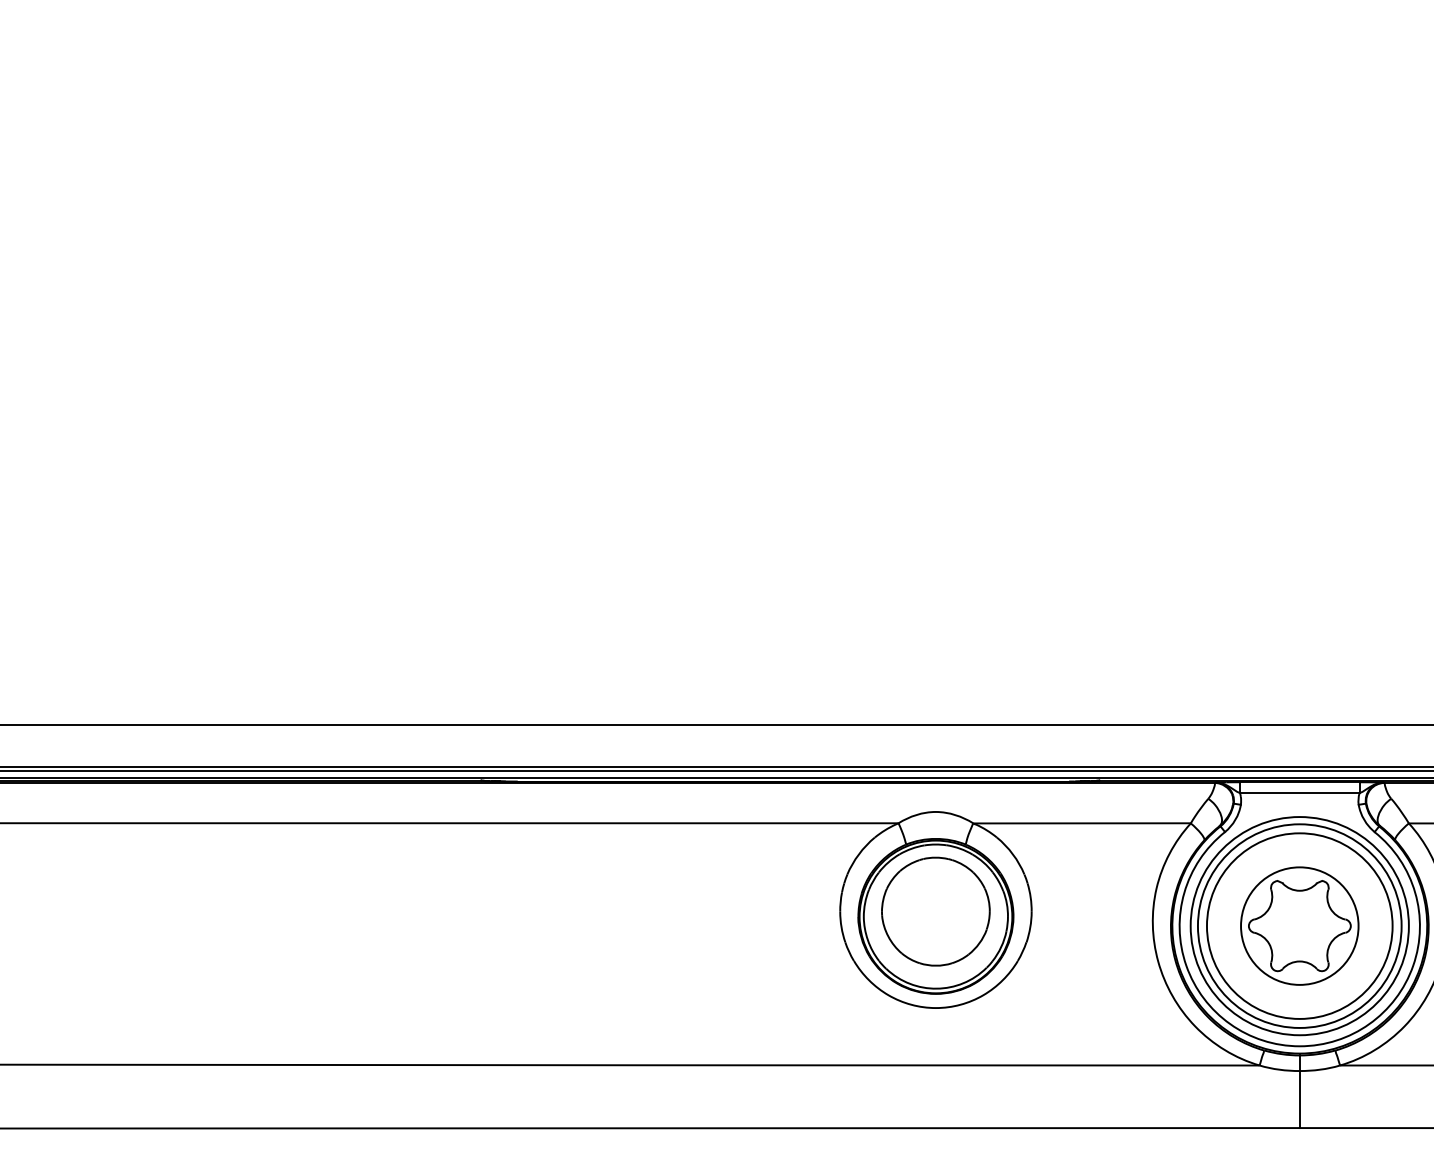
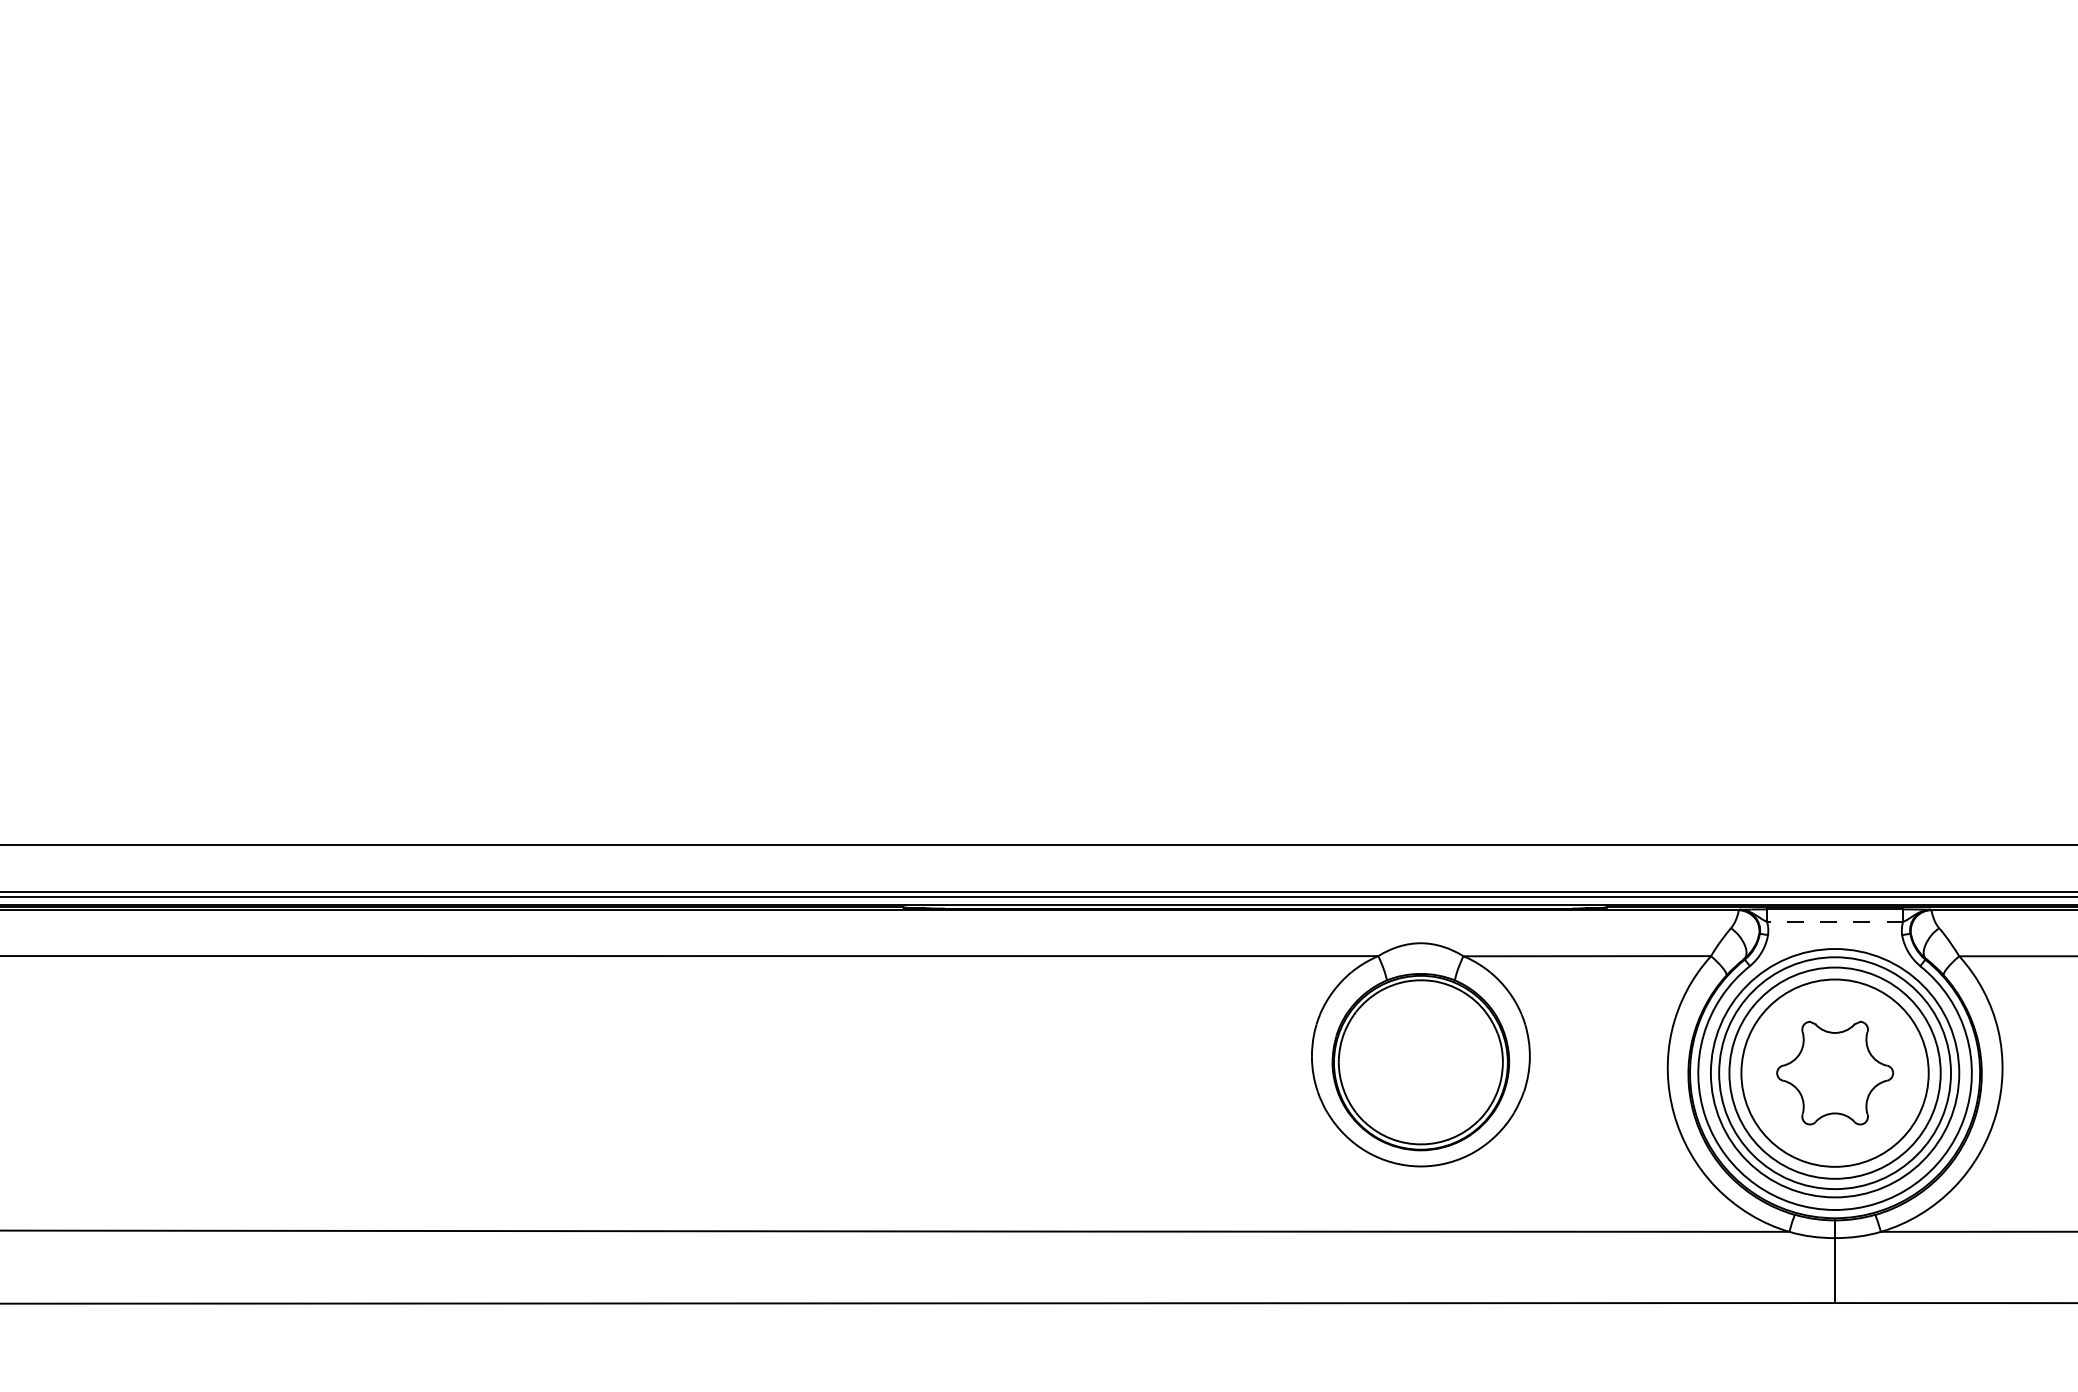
line: (1300, 792) -> (1835, 921), solid -> dashed
part: (935, 911) -> (1420, 1056), removed
circle: (1299, 926) -> (1834, 1073), size x1.4

